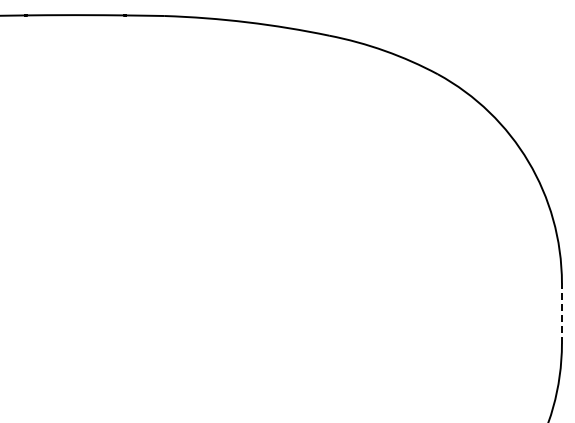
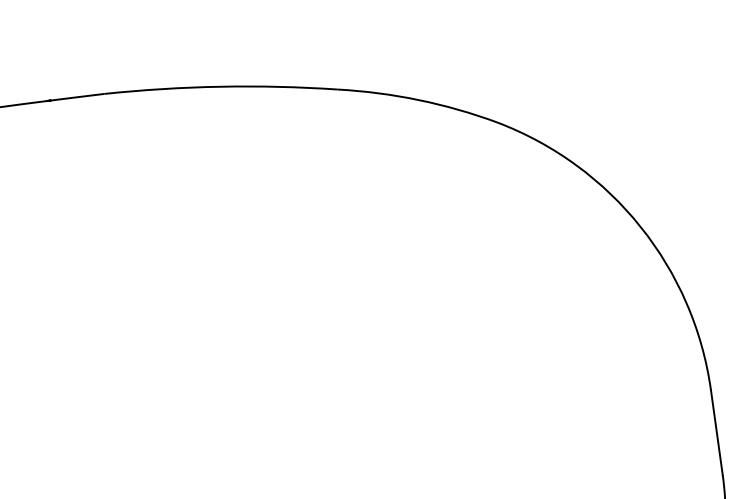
line: (561, 313) -> (716, 432), dashed -> solid

